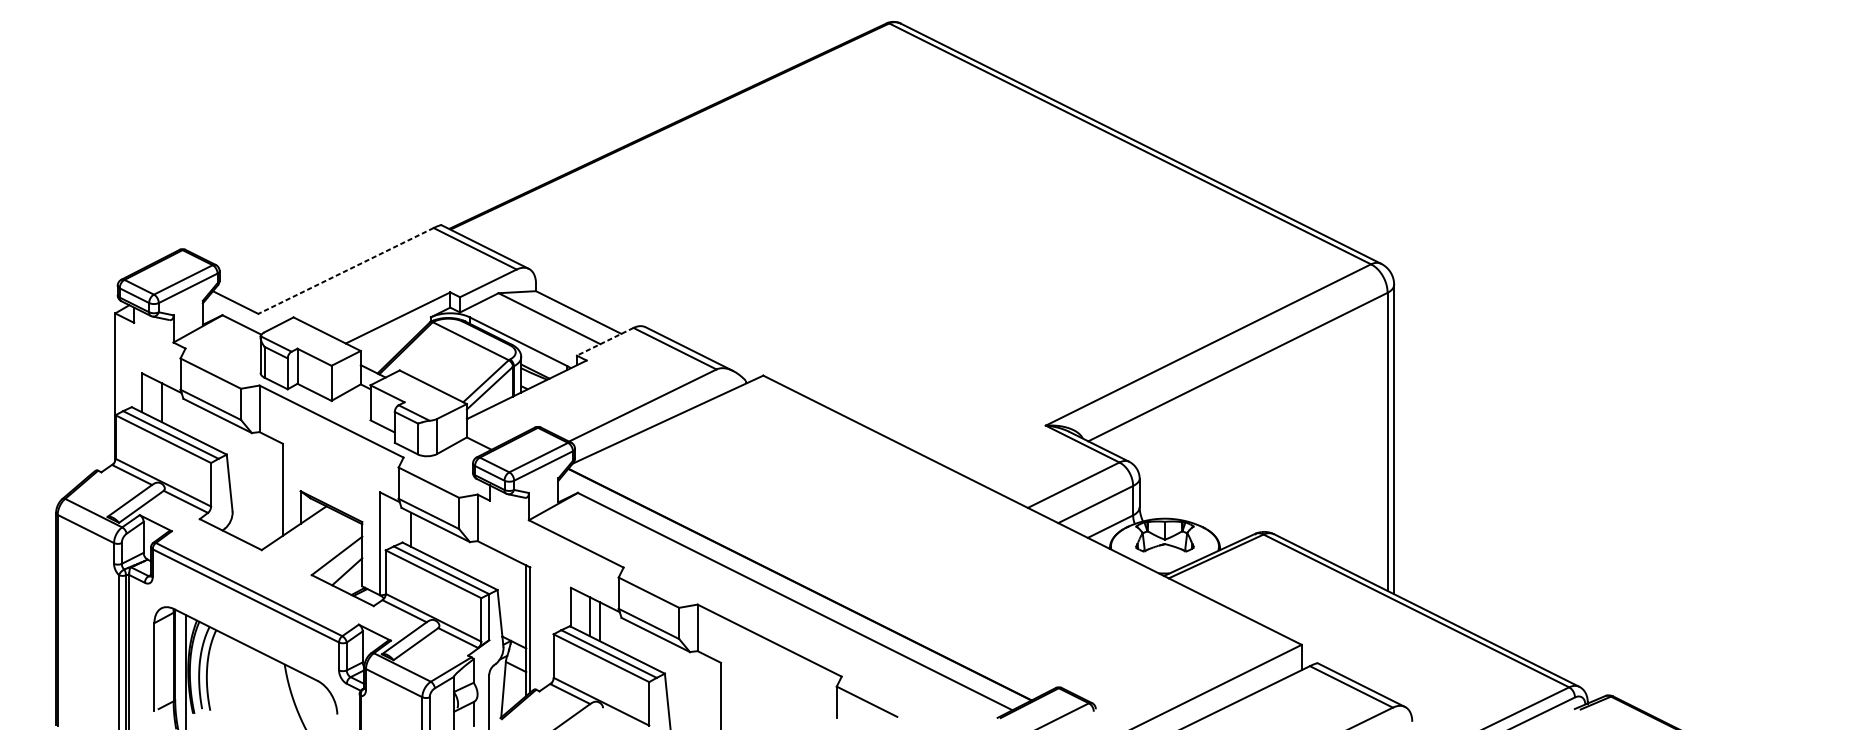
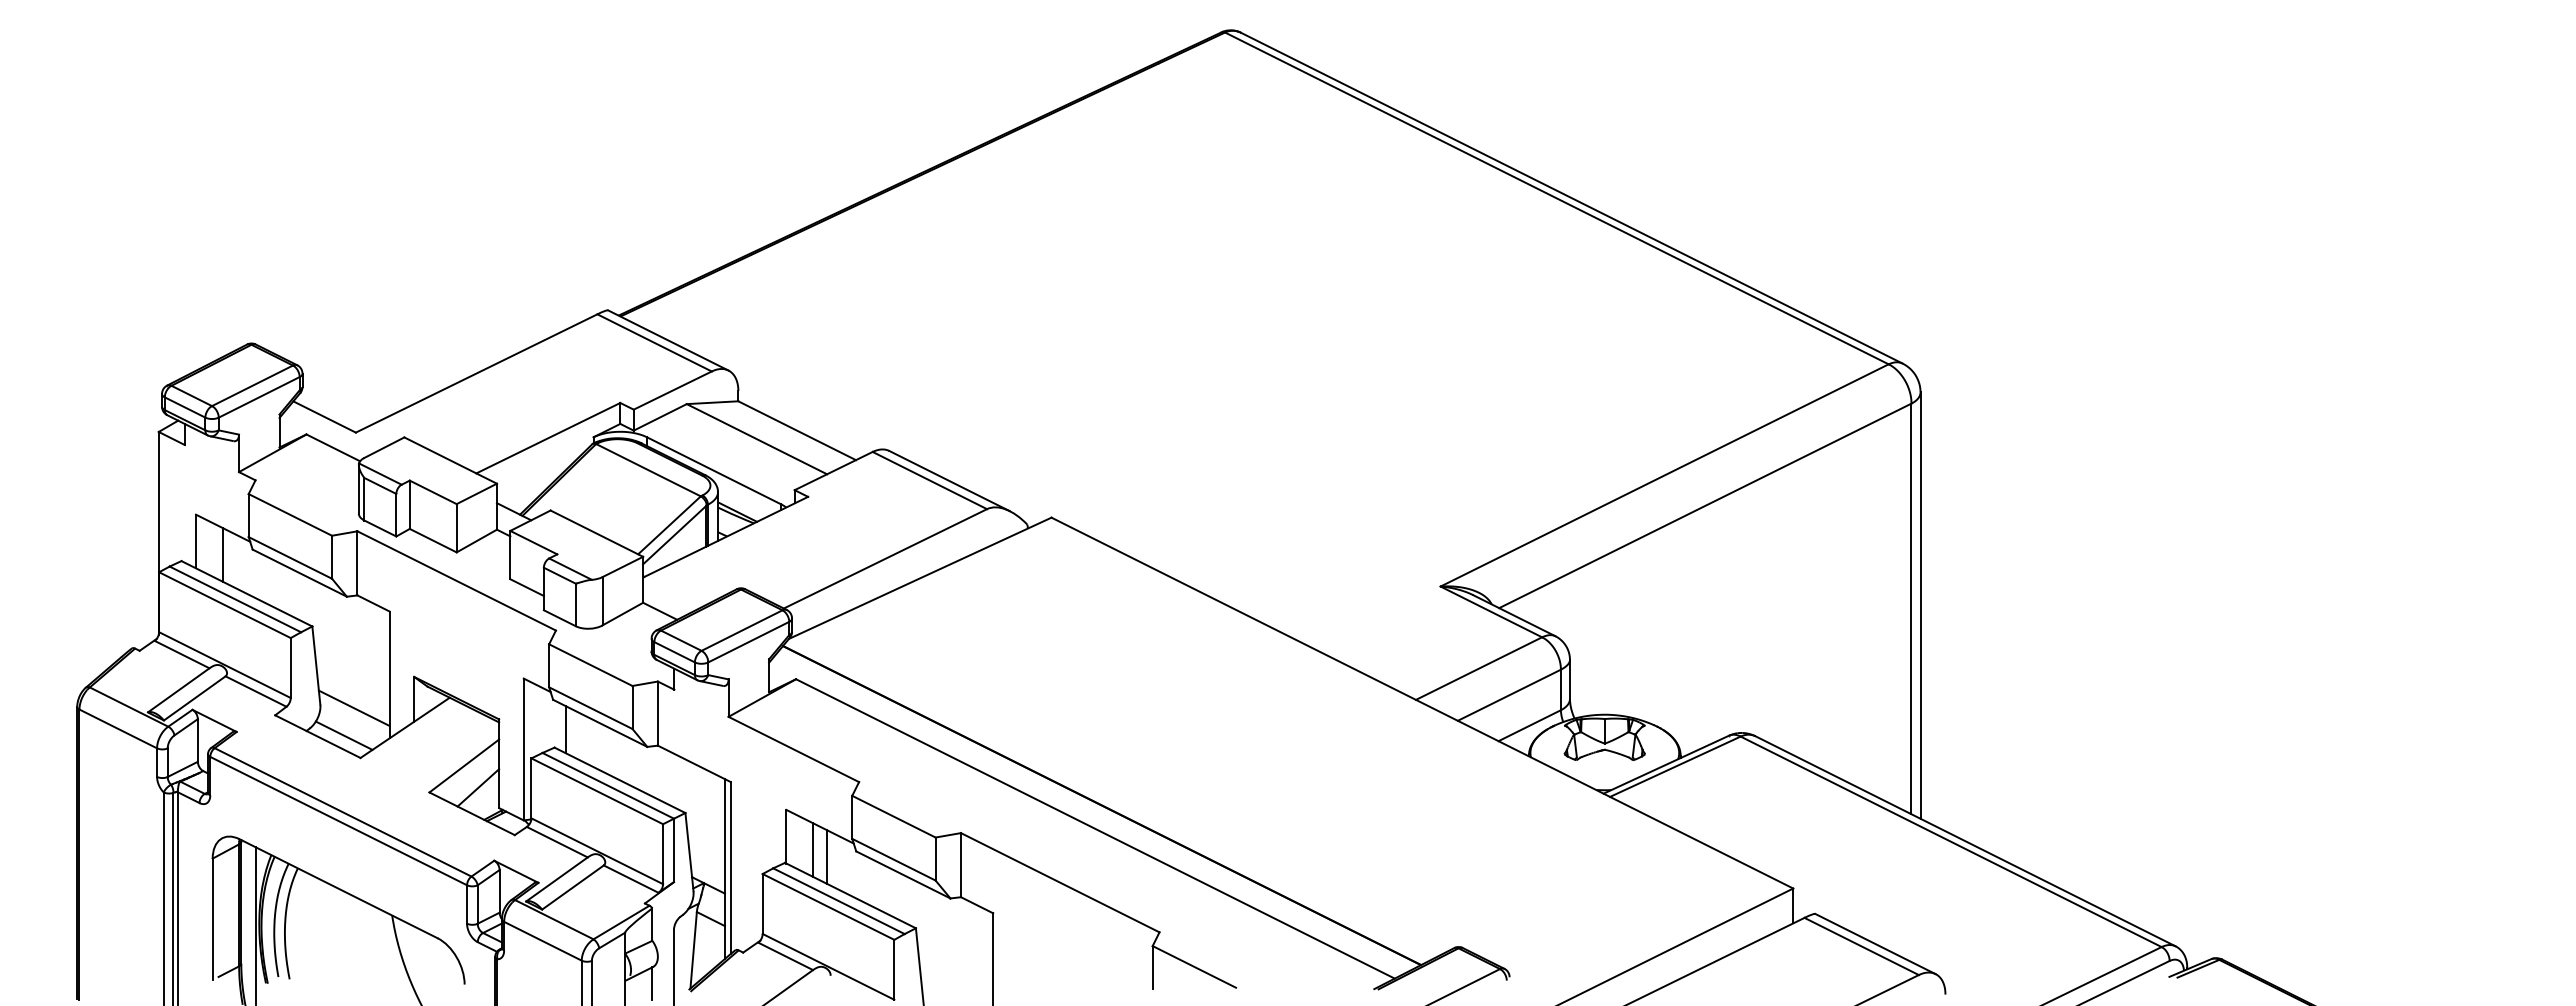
line: (345, 270) -> (476, 373), dashed -> solid
line: (605, 342) -> (833, 471), dashed -> solid
line: (256, 513) -> (353, 707), added
line: (249, 533) -> (343, 735), added

